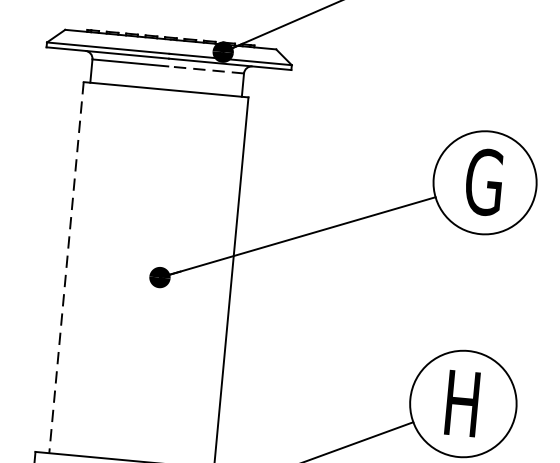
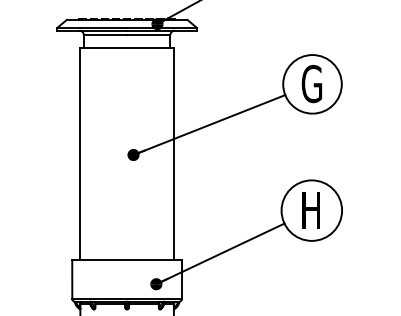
line: (205, 70) -> (148, 35), dashed -> solid
line: (67, 268) -> (80, 154), dashed -> solid

